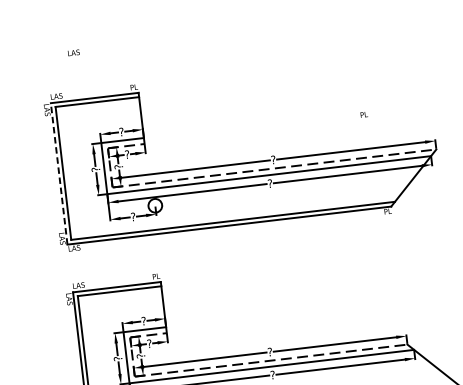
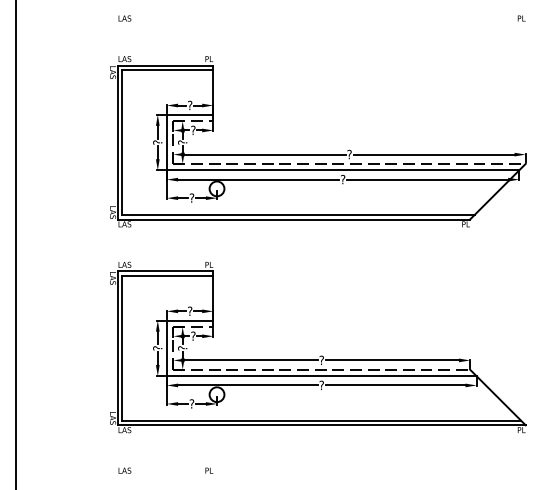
text: (73, 52) -> (124, 18), moved
text: (364, 114) -> (521, 18), moved
line: (58, 173) -> (117, 142), dashed -> solid

